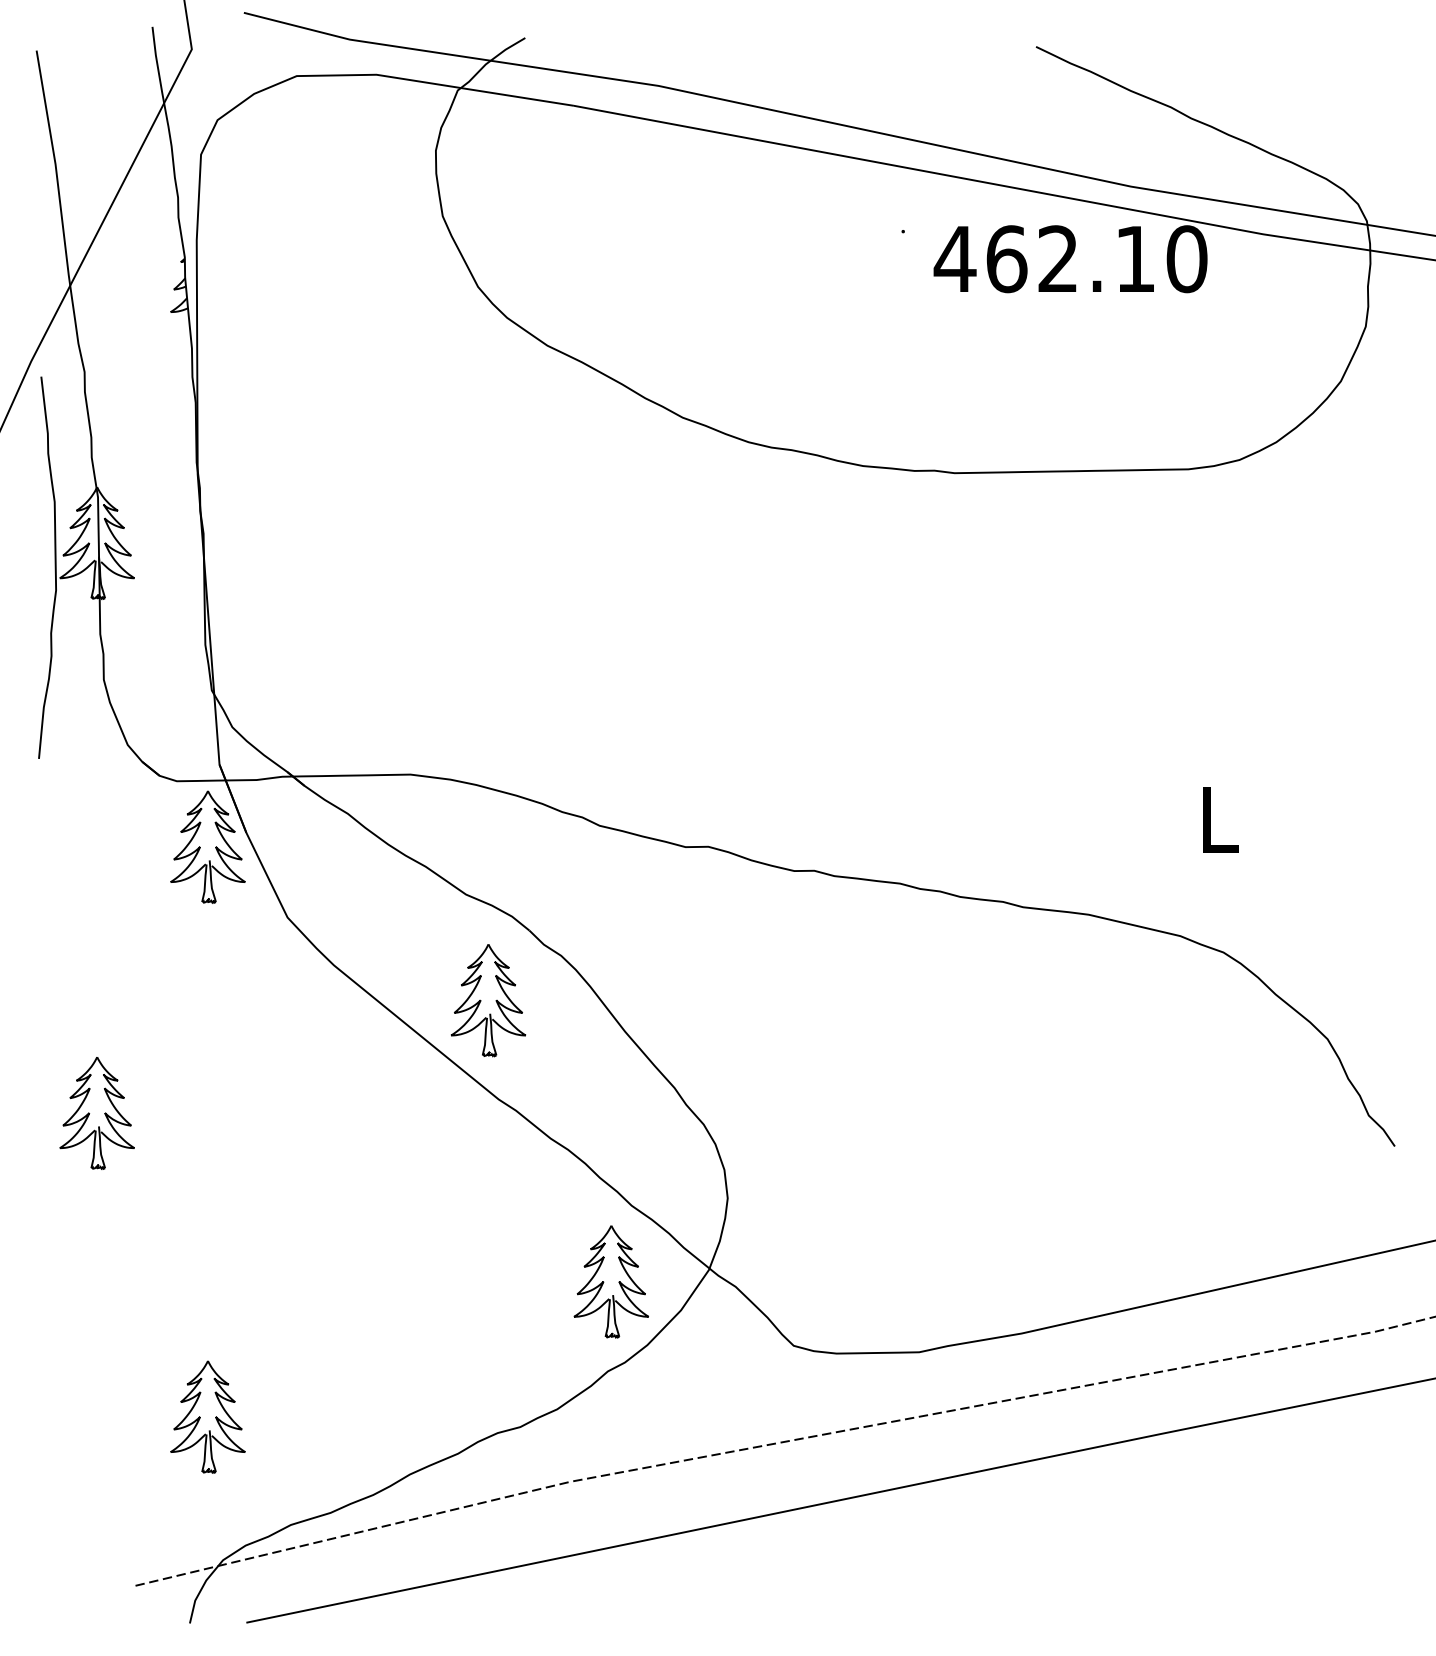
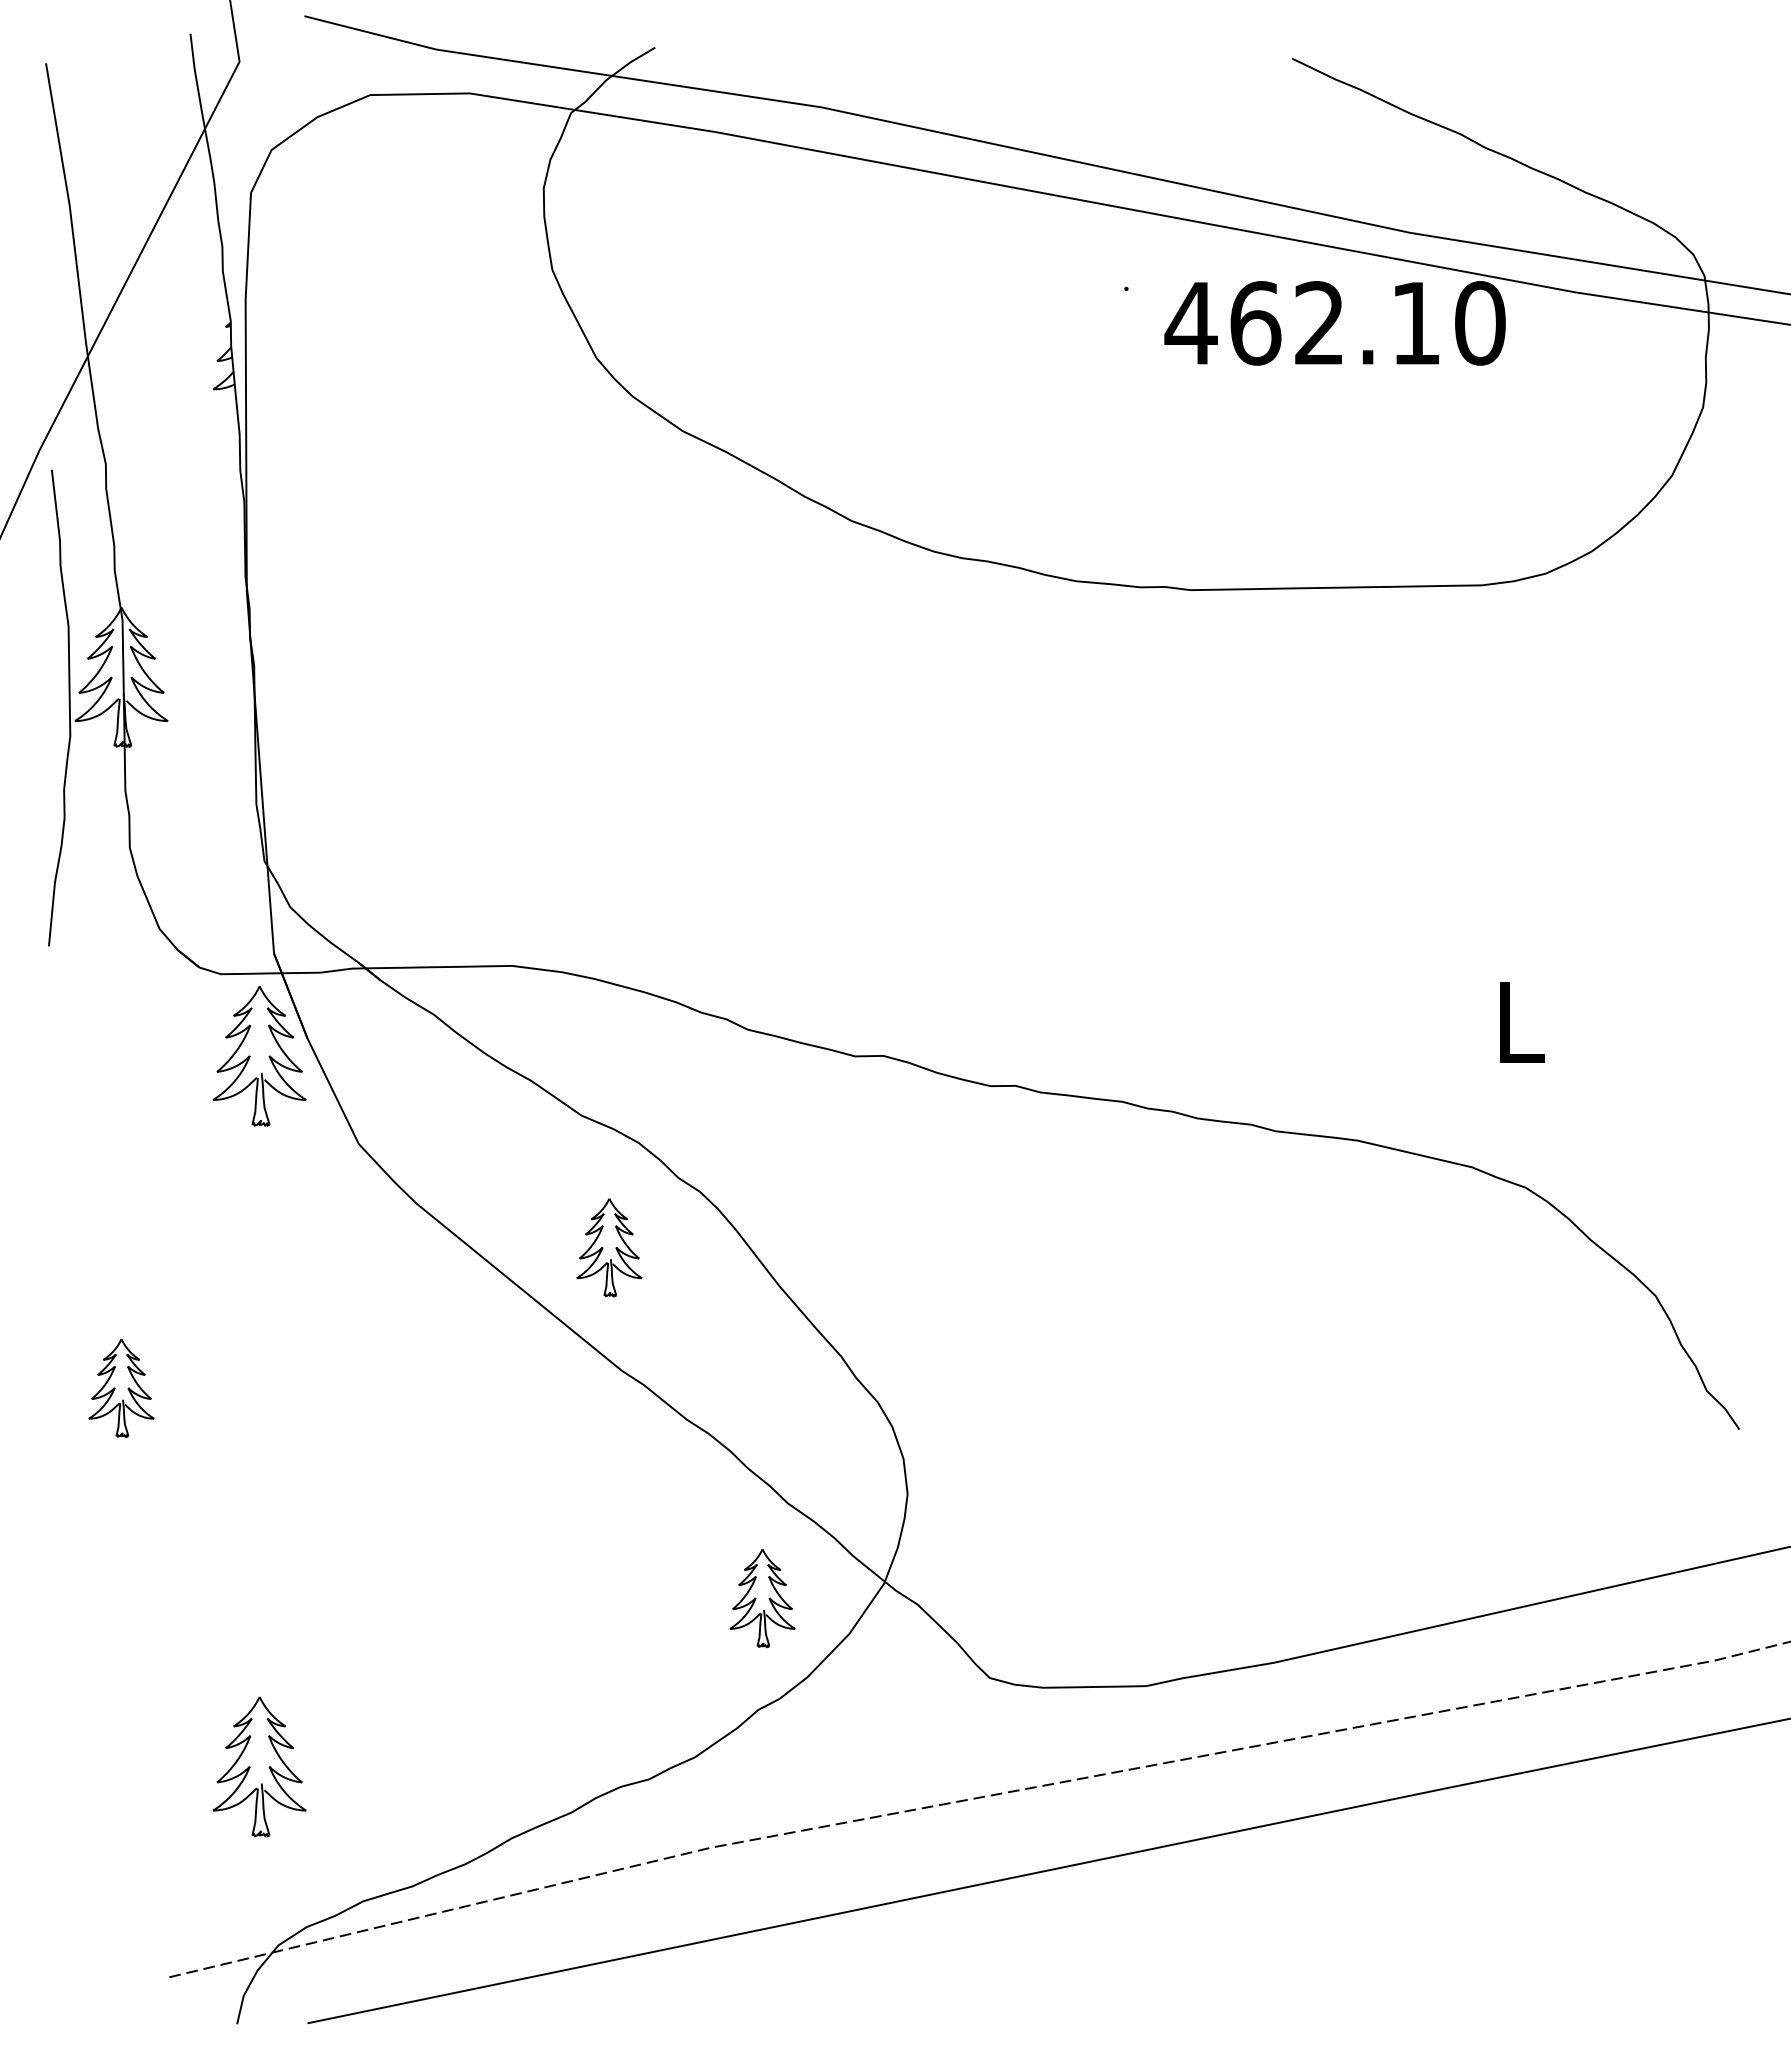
part: (488, 1000) -> (609, 1247), size x0.7
part: (97, 1113) -> (121, 1388), size x0.7
part: (611, 1281) -> (762, 1598), size x0.7

